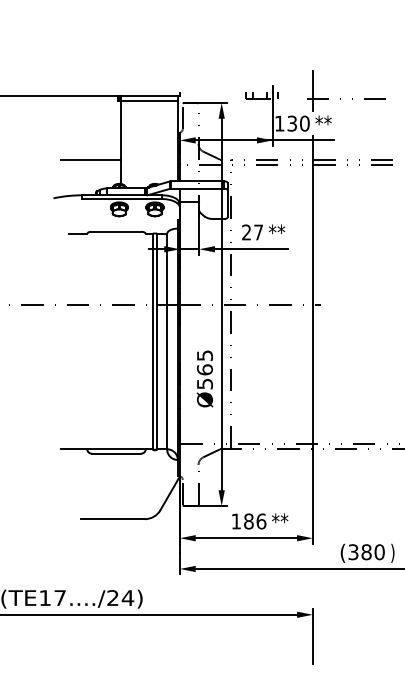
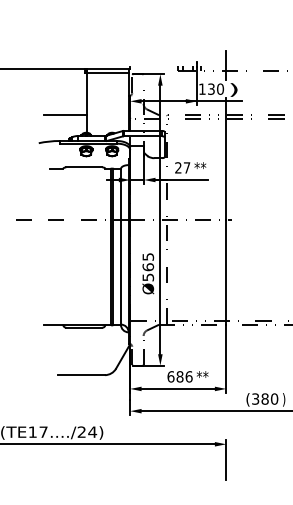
text: (322, 124) -> (233, 89), ** -> )
text: (235, 521) -> (170, 376), 186 -> 686

